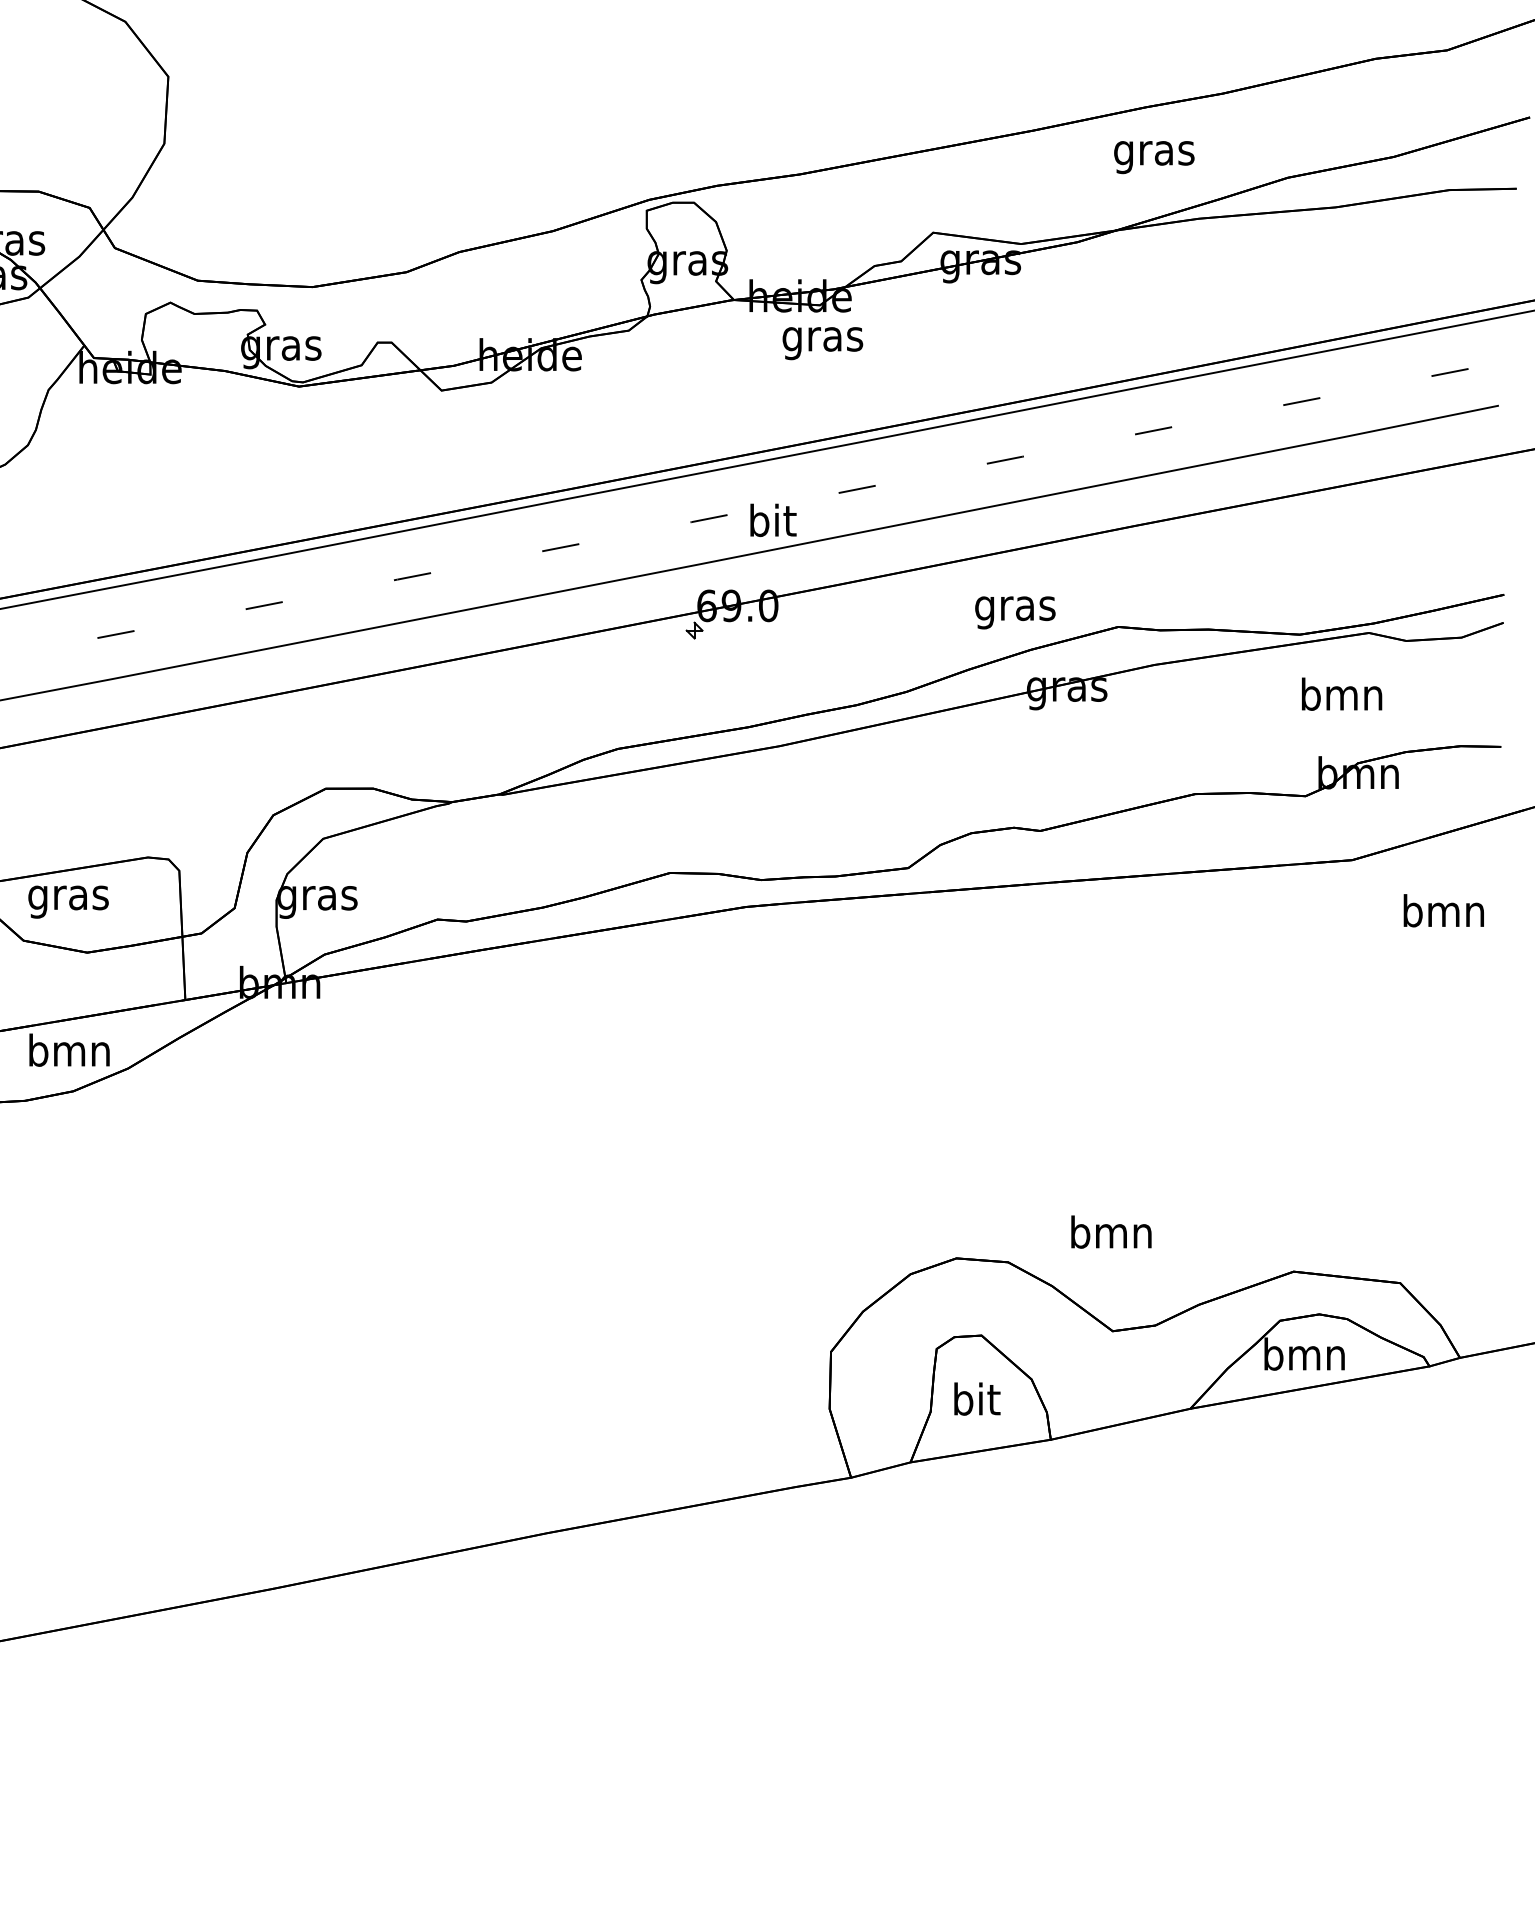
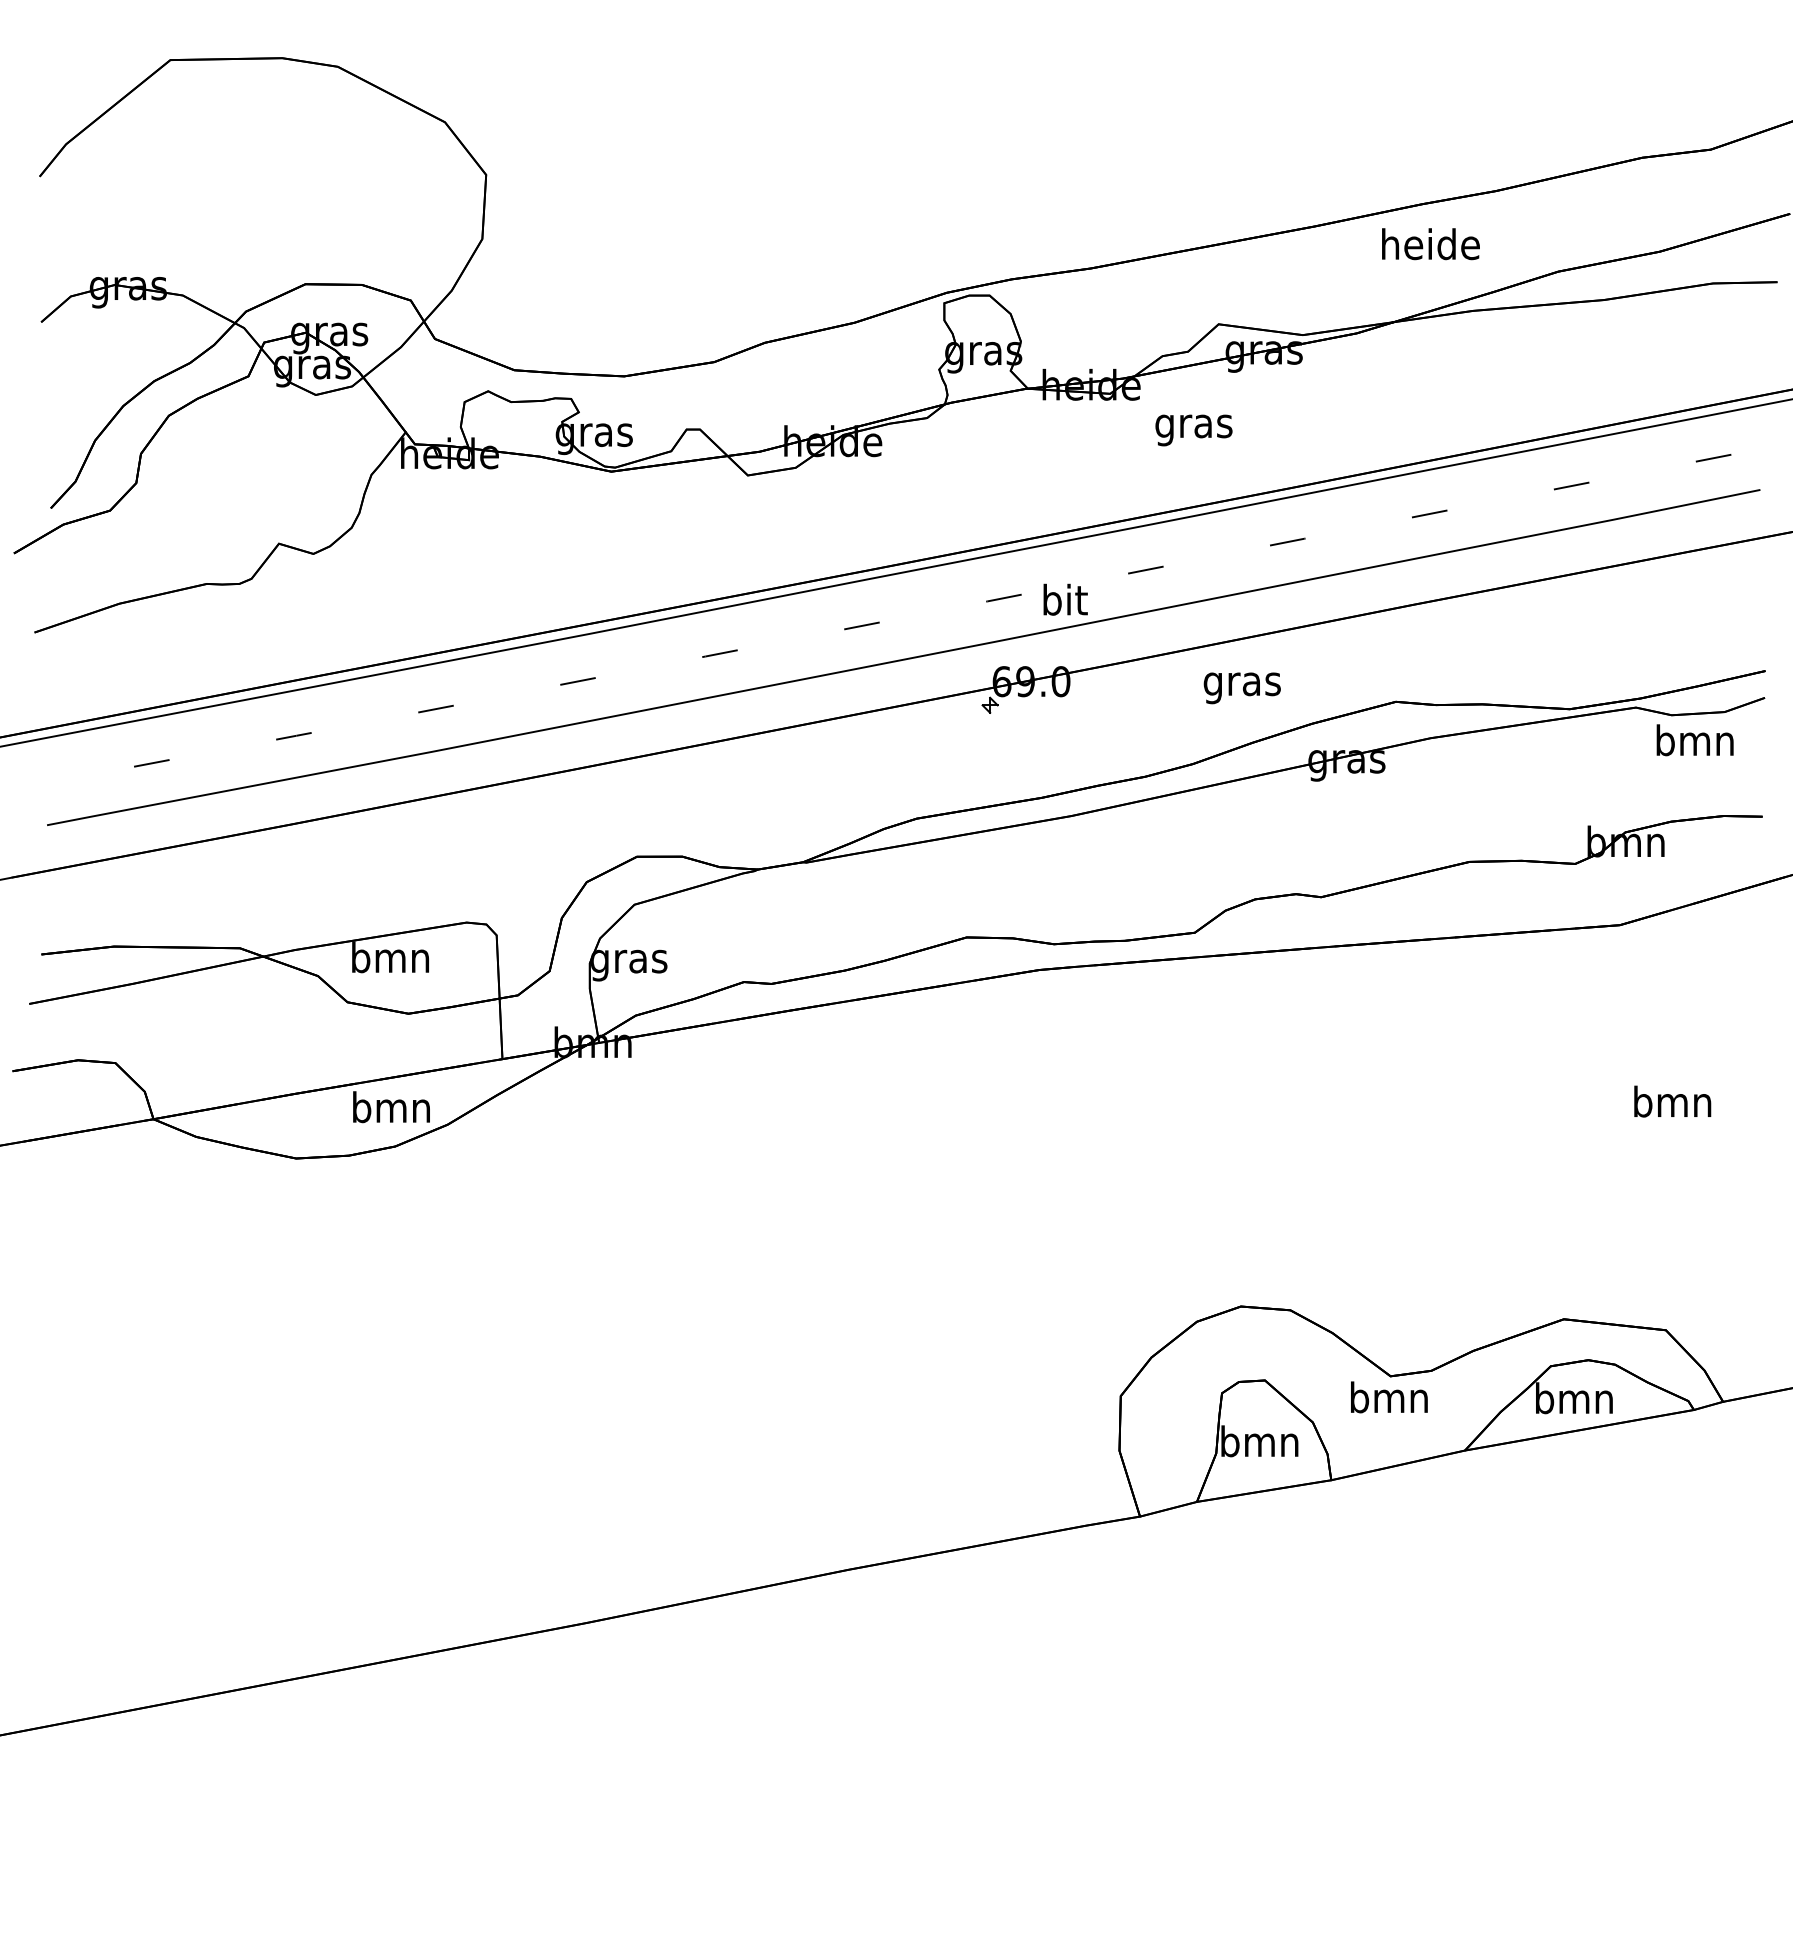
text: (1154, 153) -> (1430, 248), gras -> heide
text: (822, 343) -> (1193, 430), moved
text: (1014, 613) -> (1241, 688), moved
text: (1341, 694) -> (1694, 740), moved
text: (68, 898) -> (390, 961), gras -> bmn
text: (1443, 910) -> (1672, 1101), moved
text: (1111, 1232) -> (1389, 1397), moved
text: (975, 1399) -> (1259, 1441), bit -> bmn

